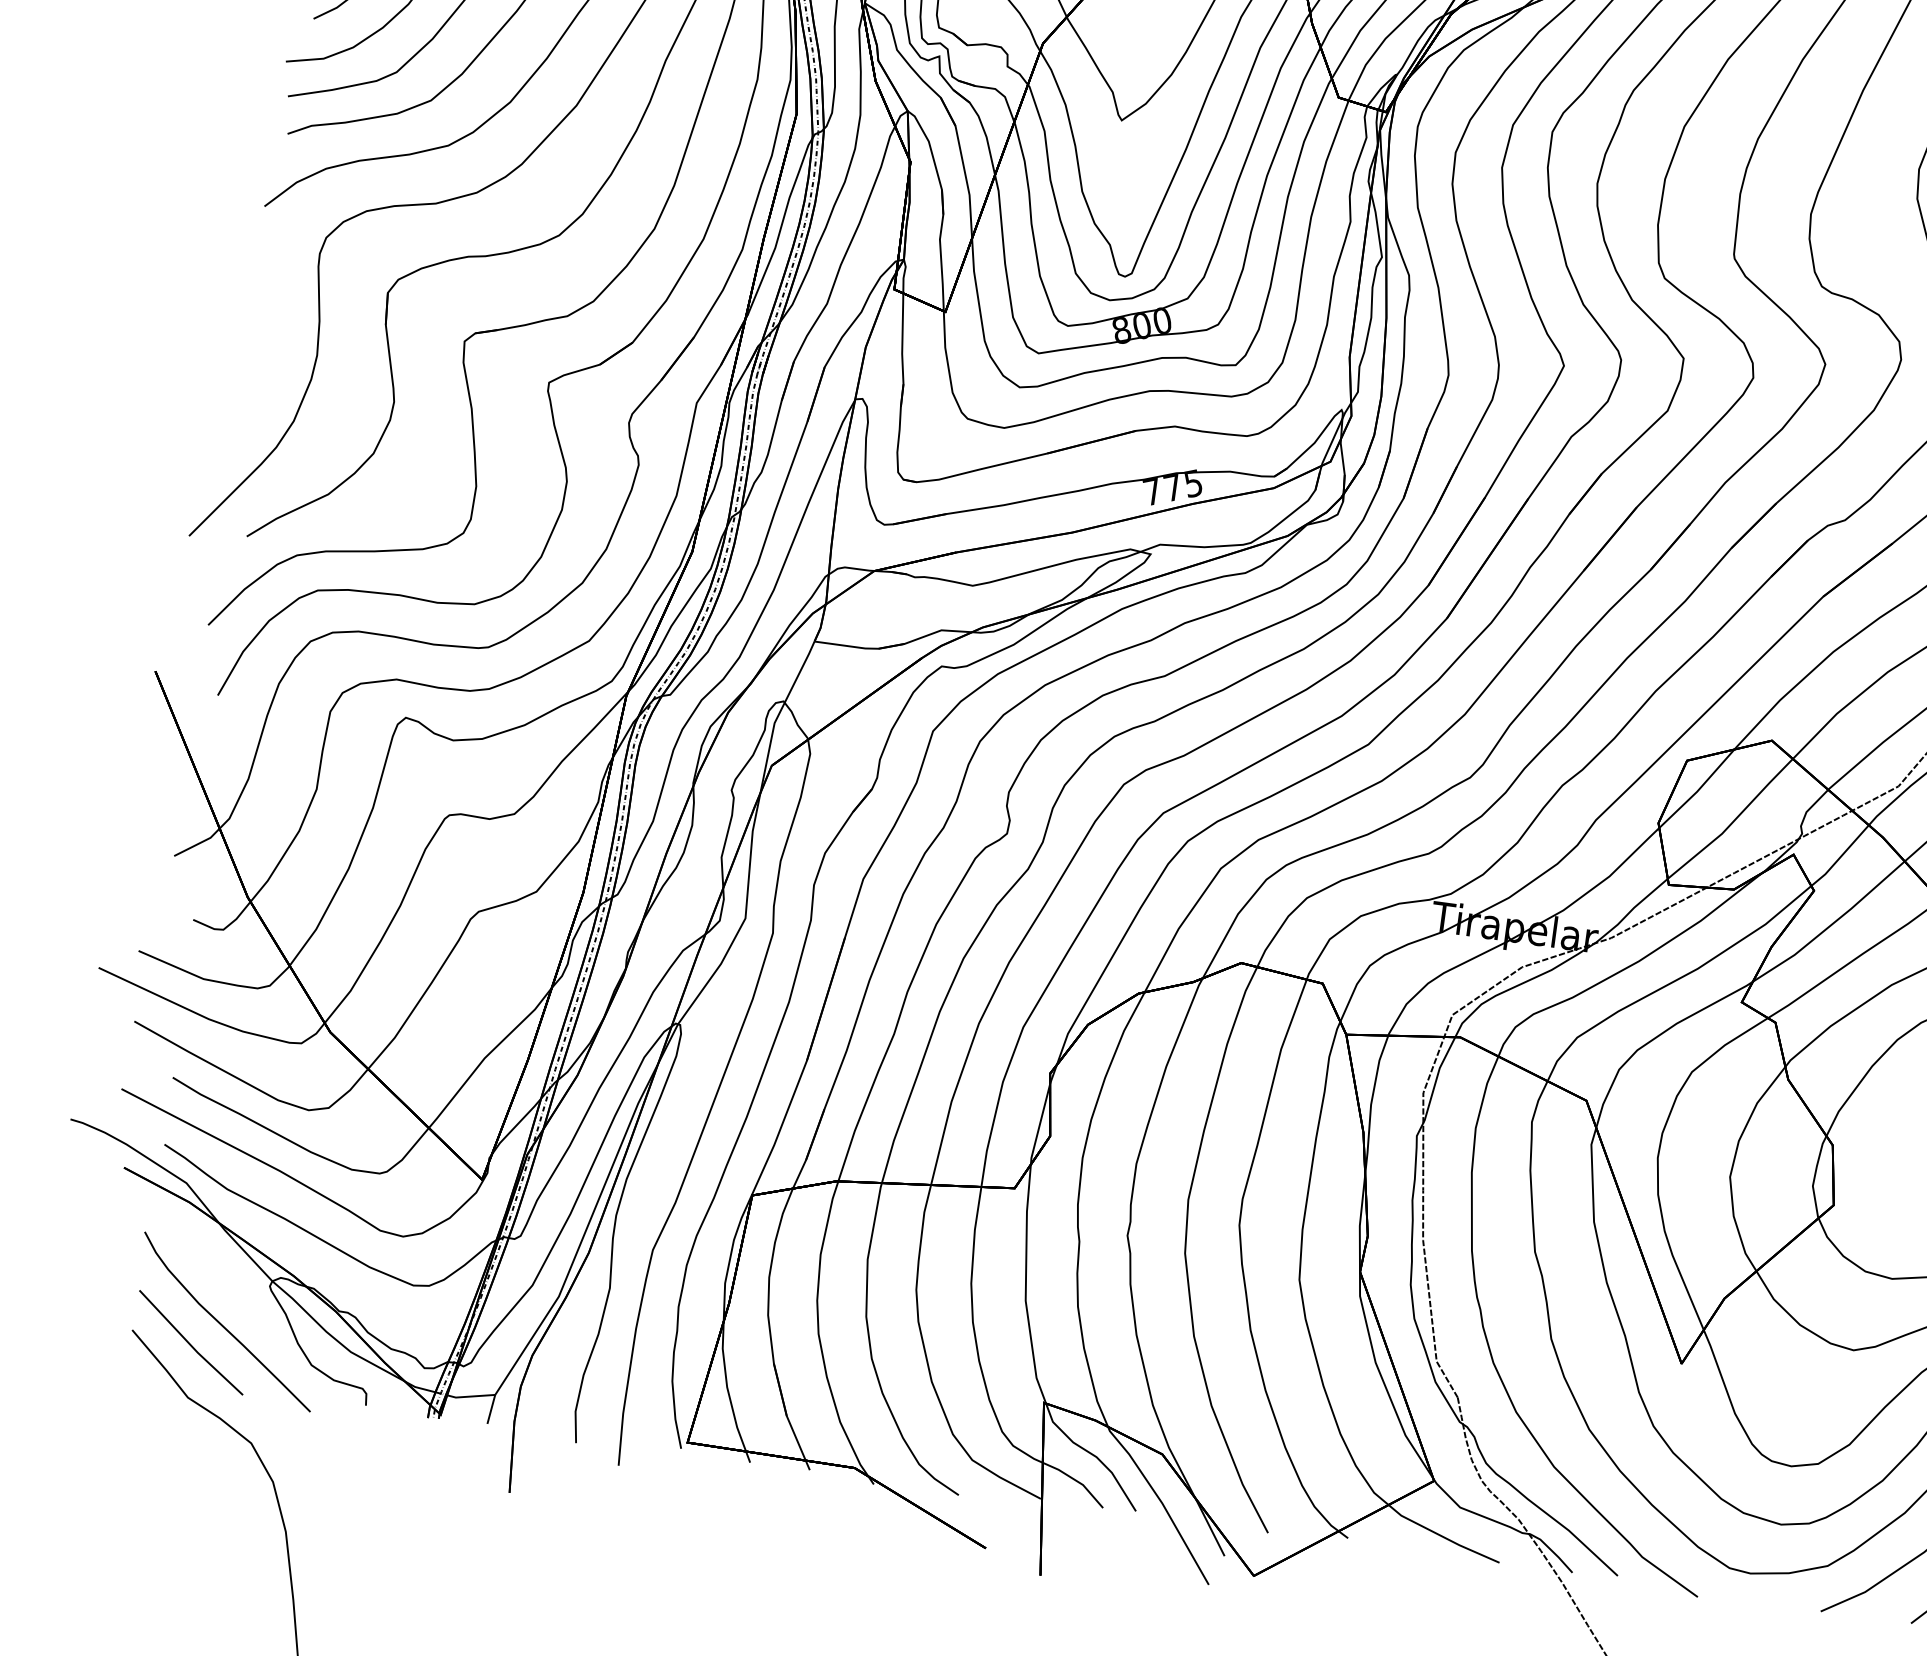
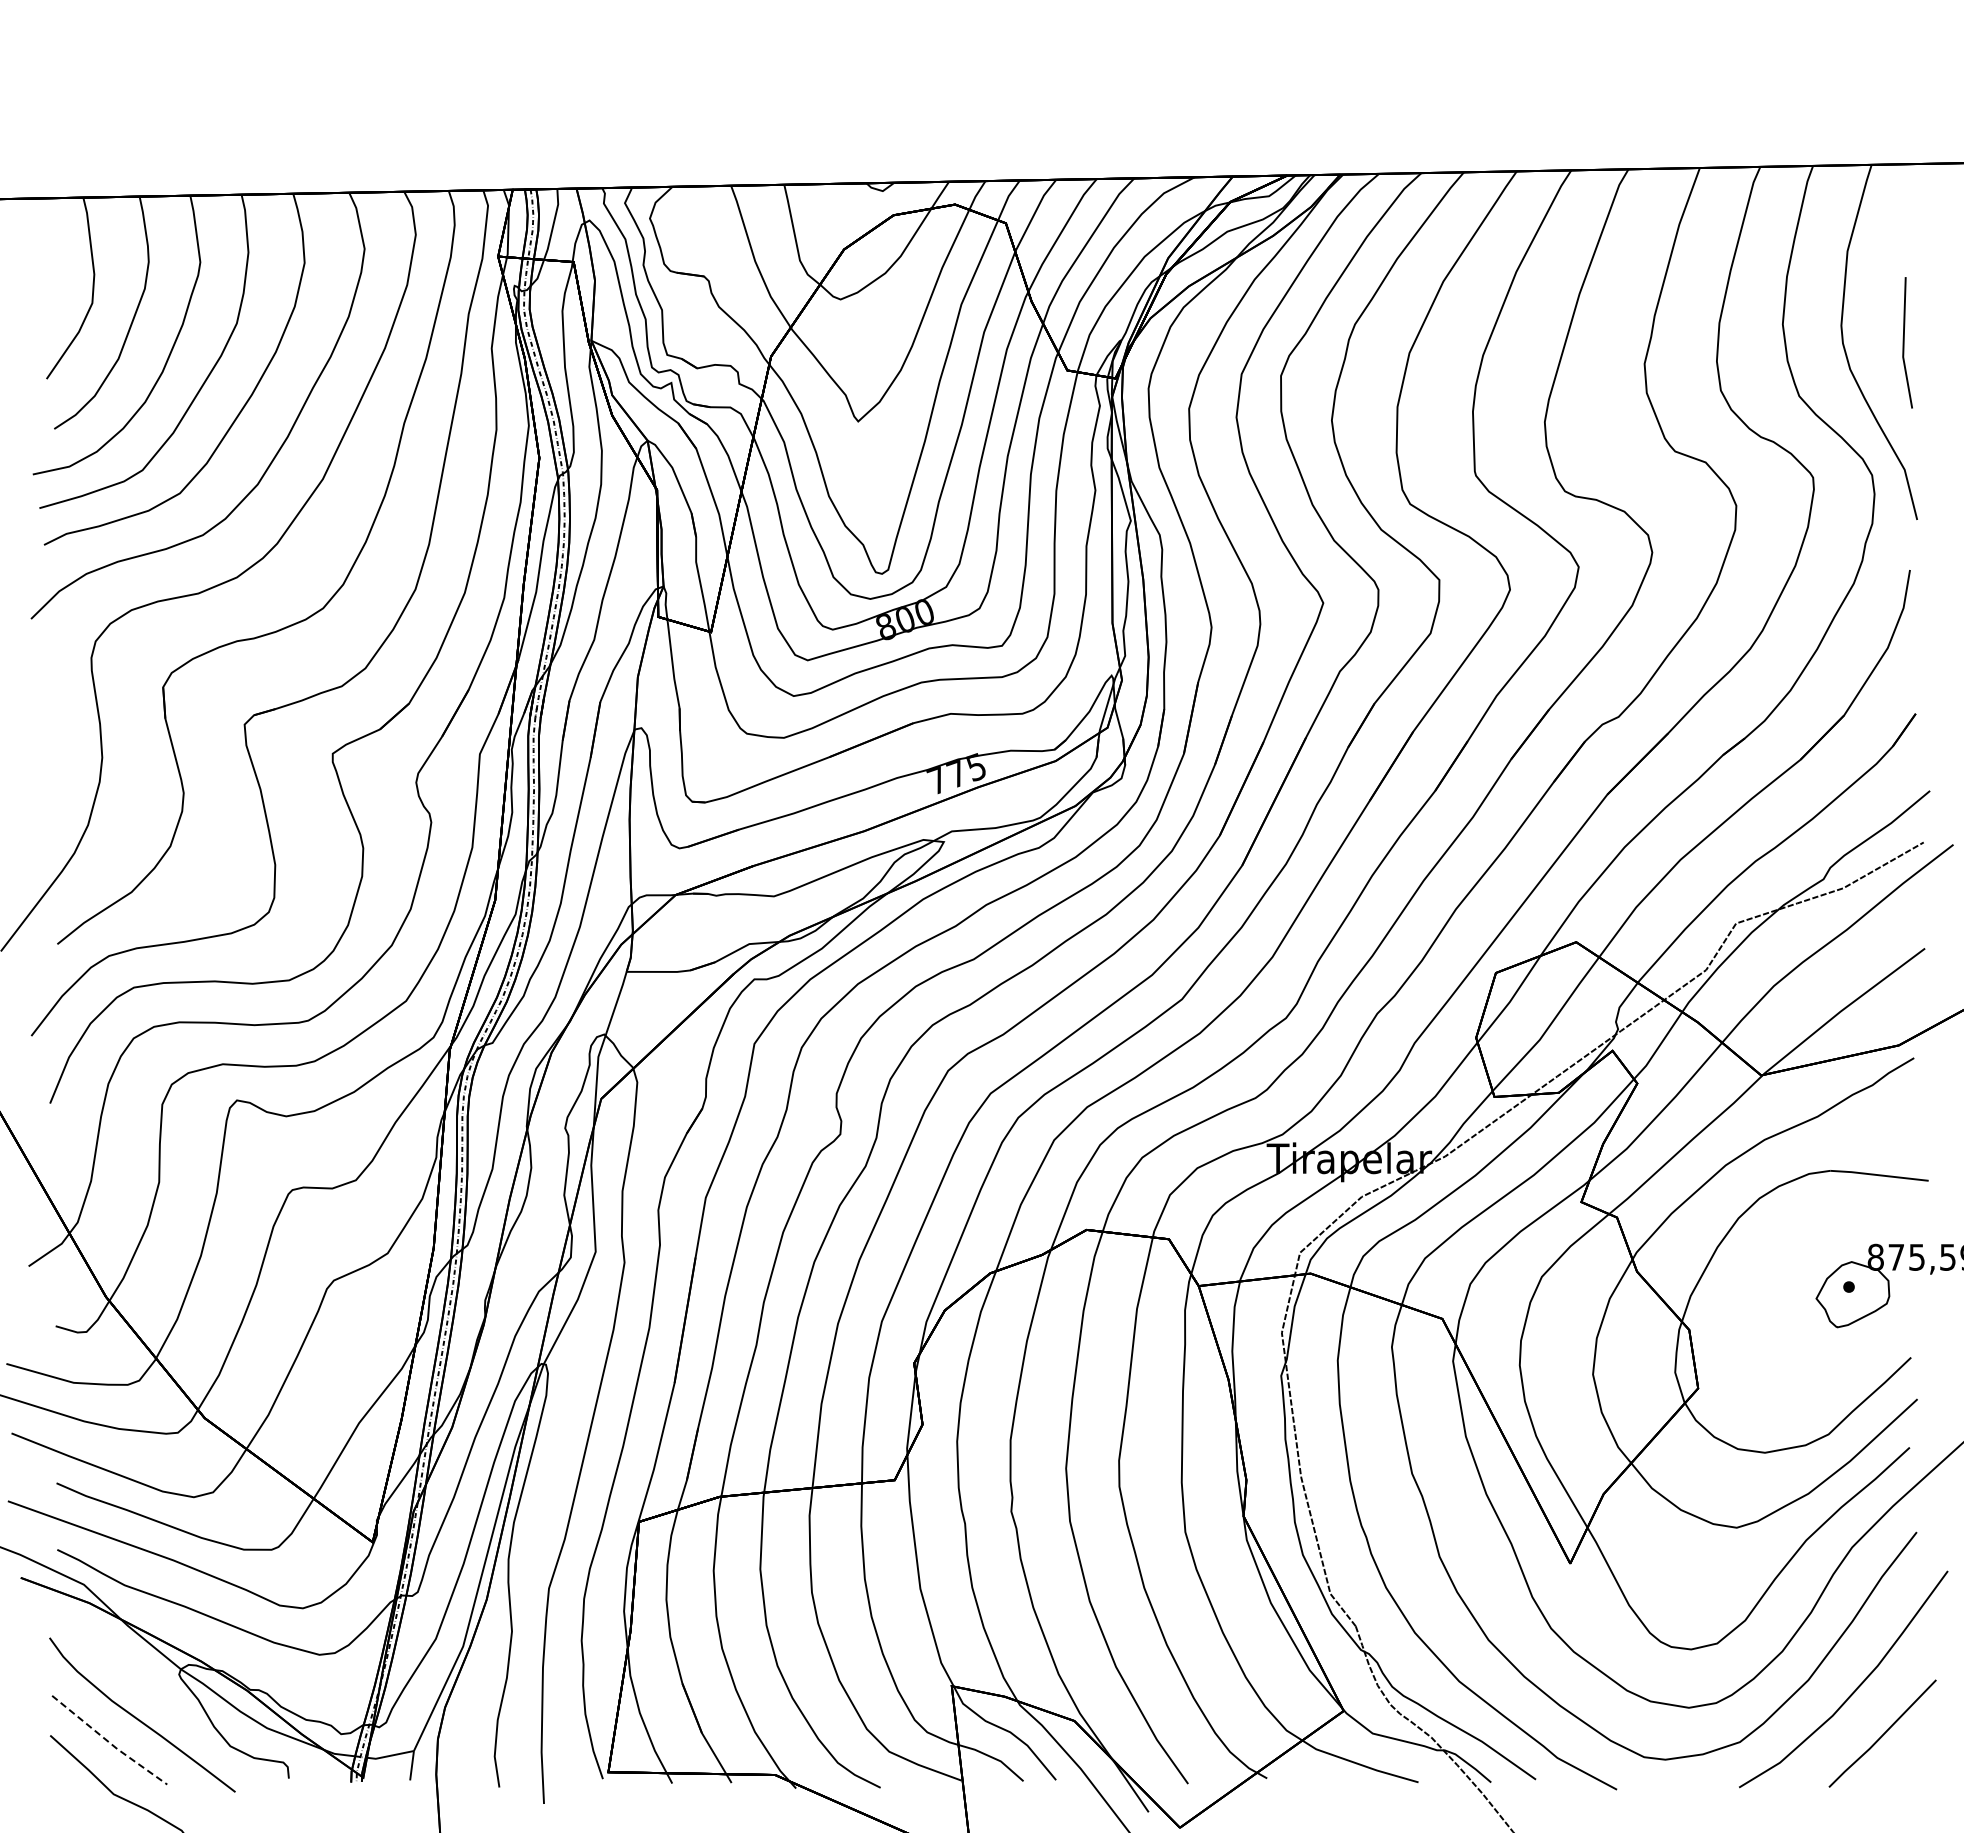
line: (189, 1344) -> (108, 1742), solid -> dashed

